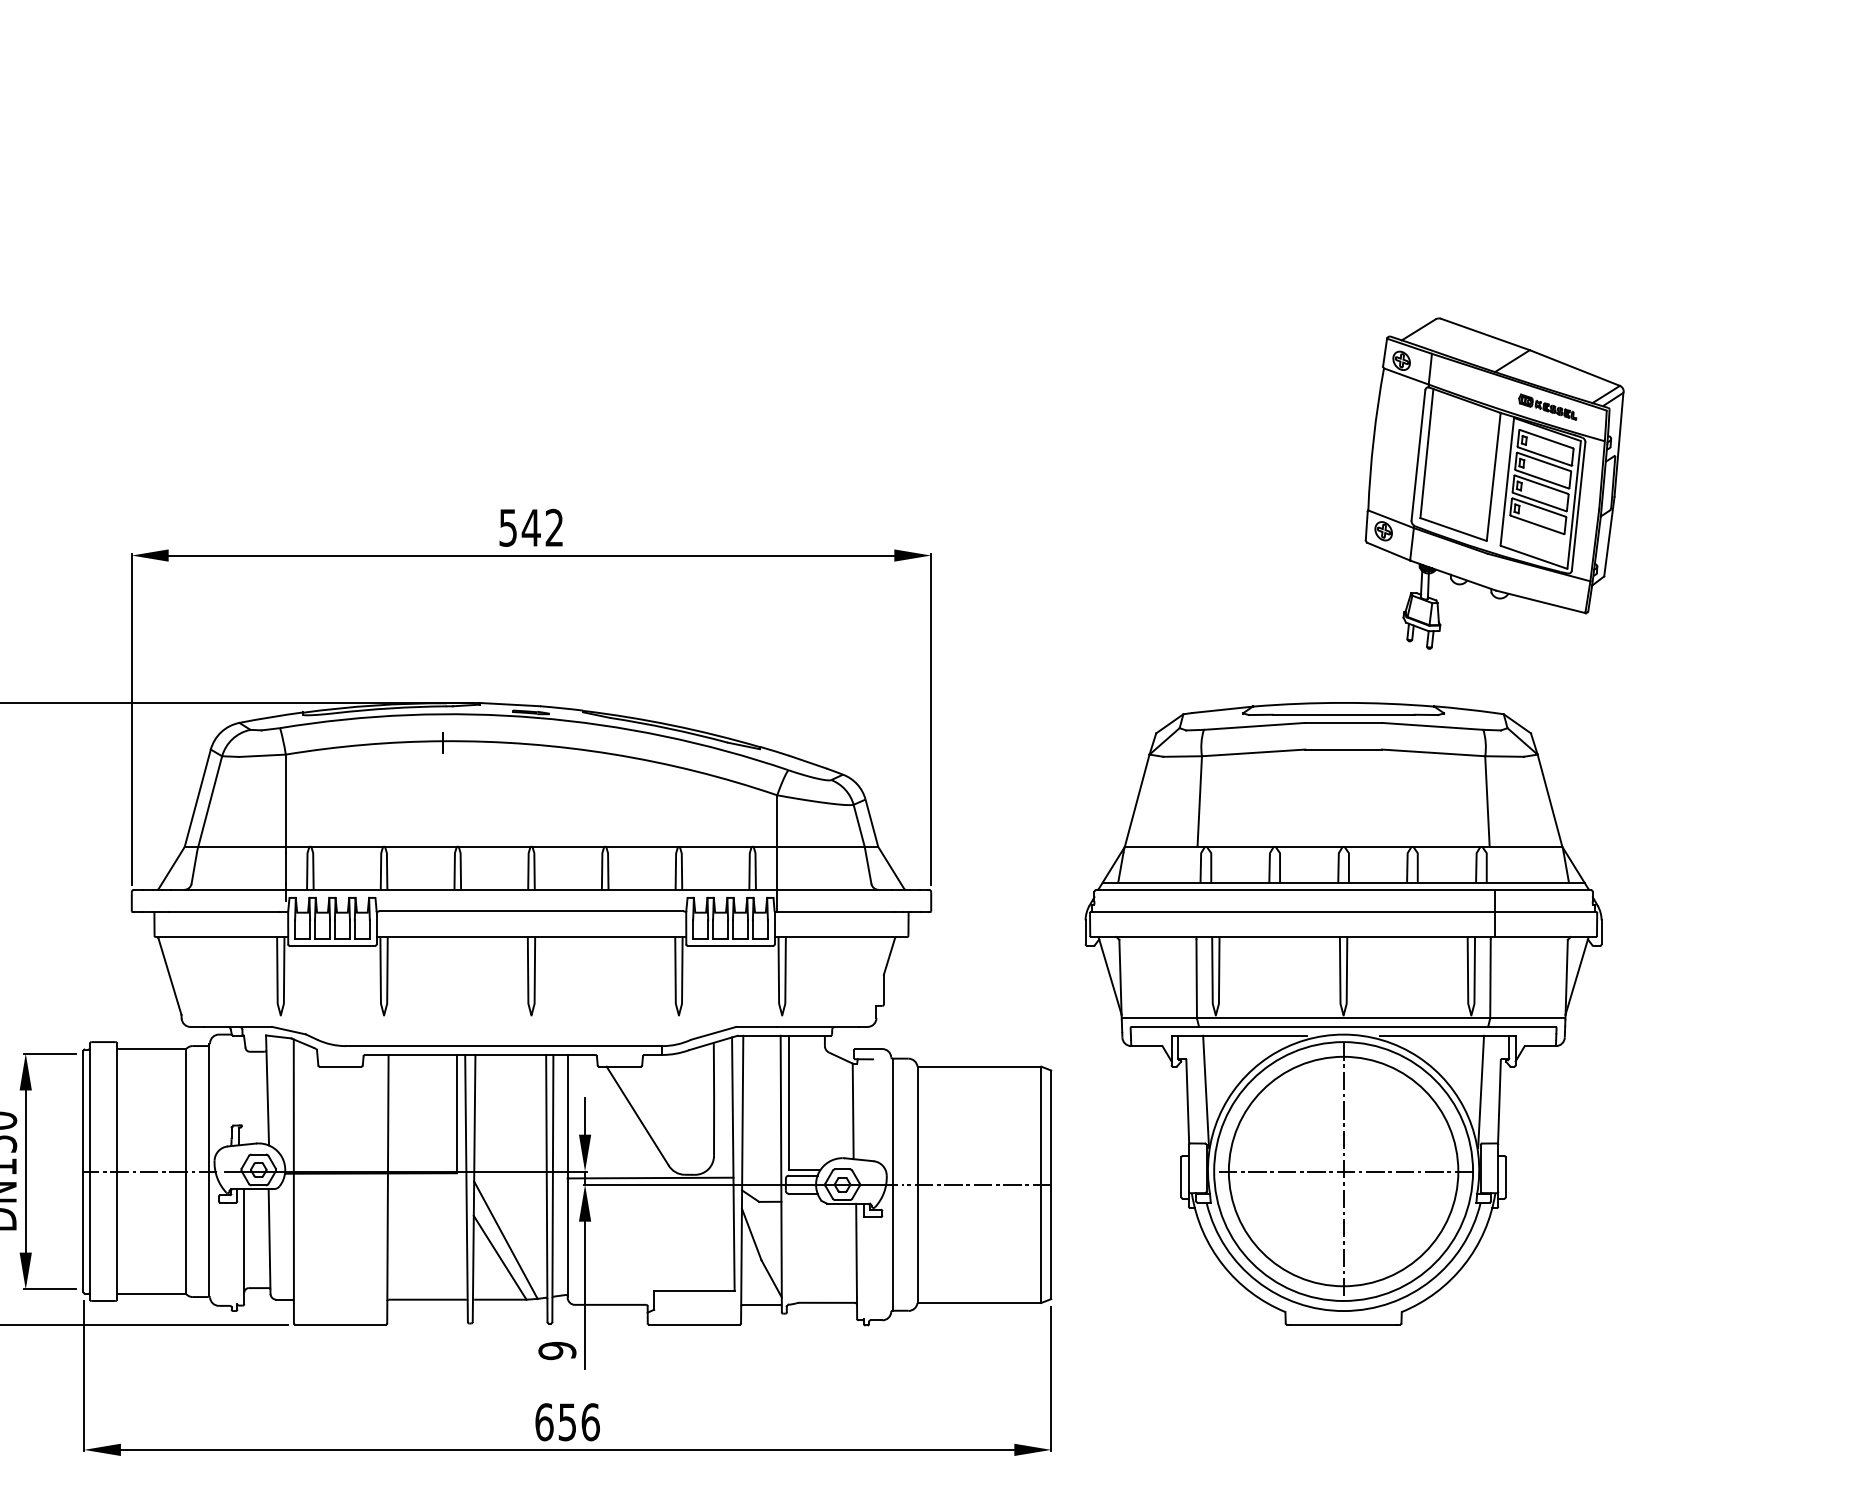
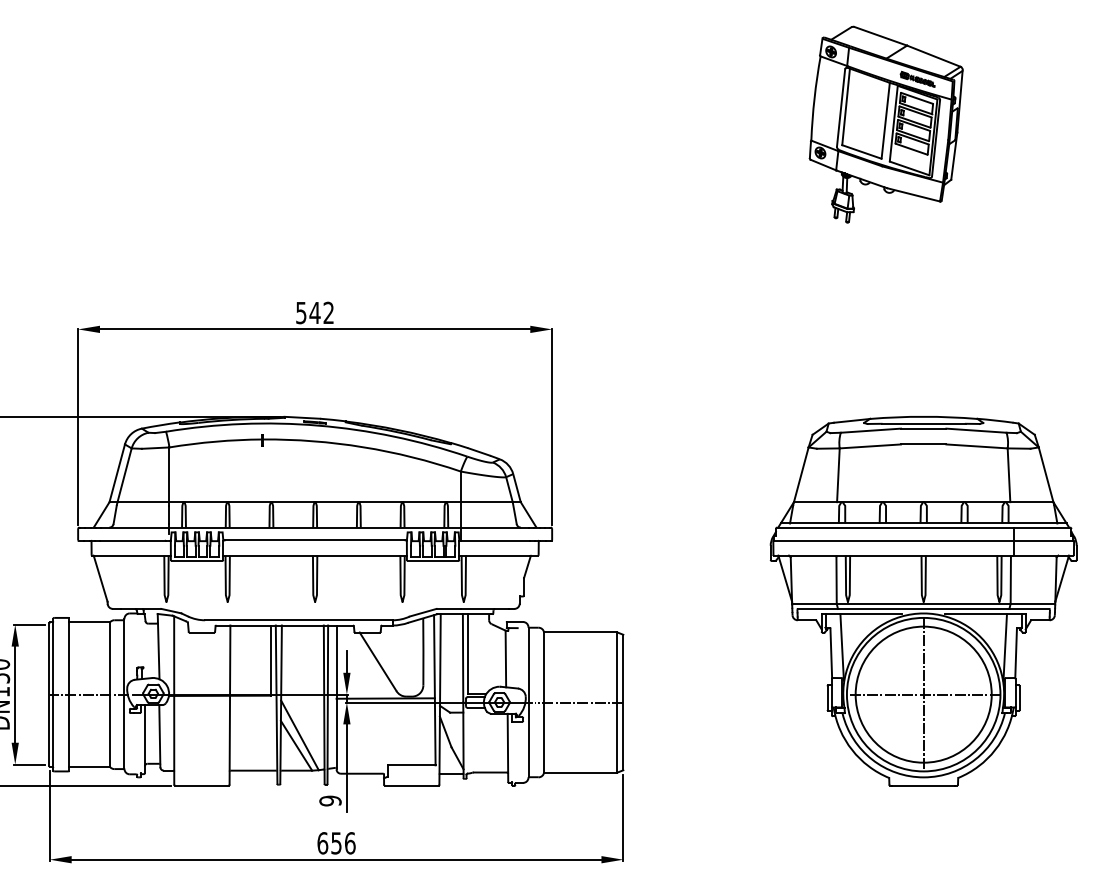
part: (1493, 483) -> (885, 124), moved
part: (1343, 1014) -> (923, 601), moved

